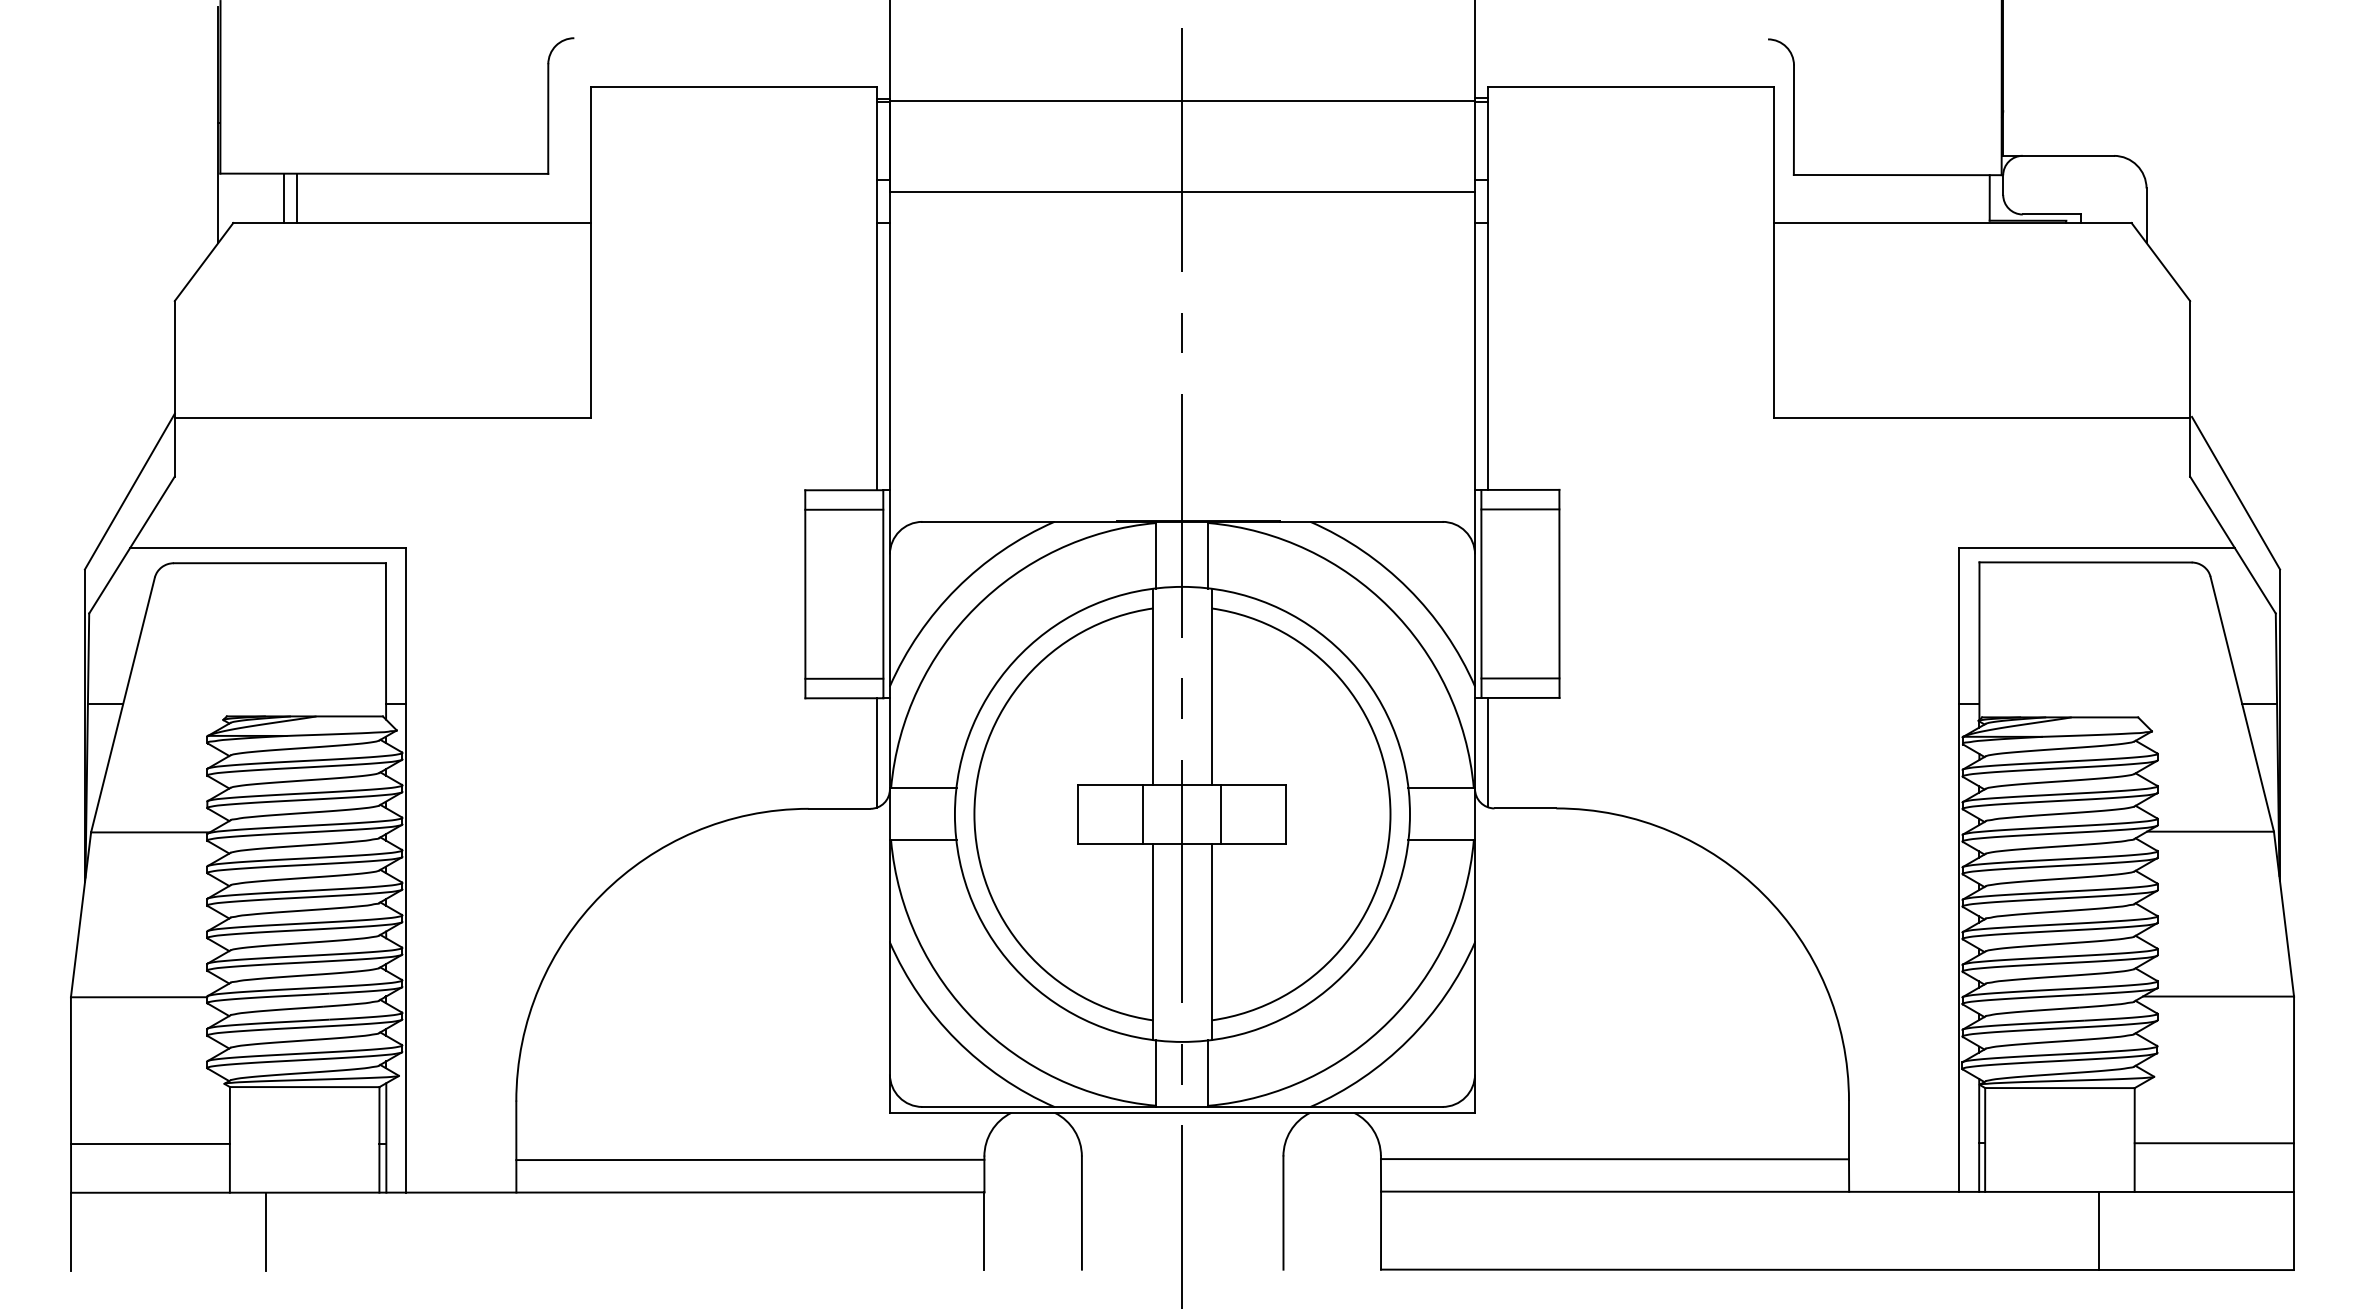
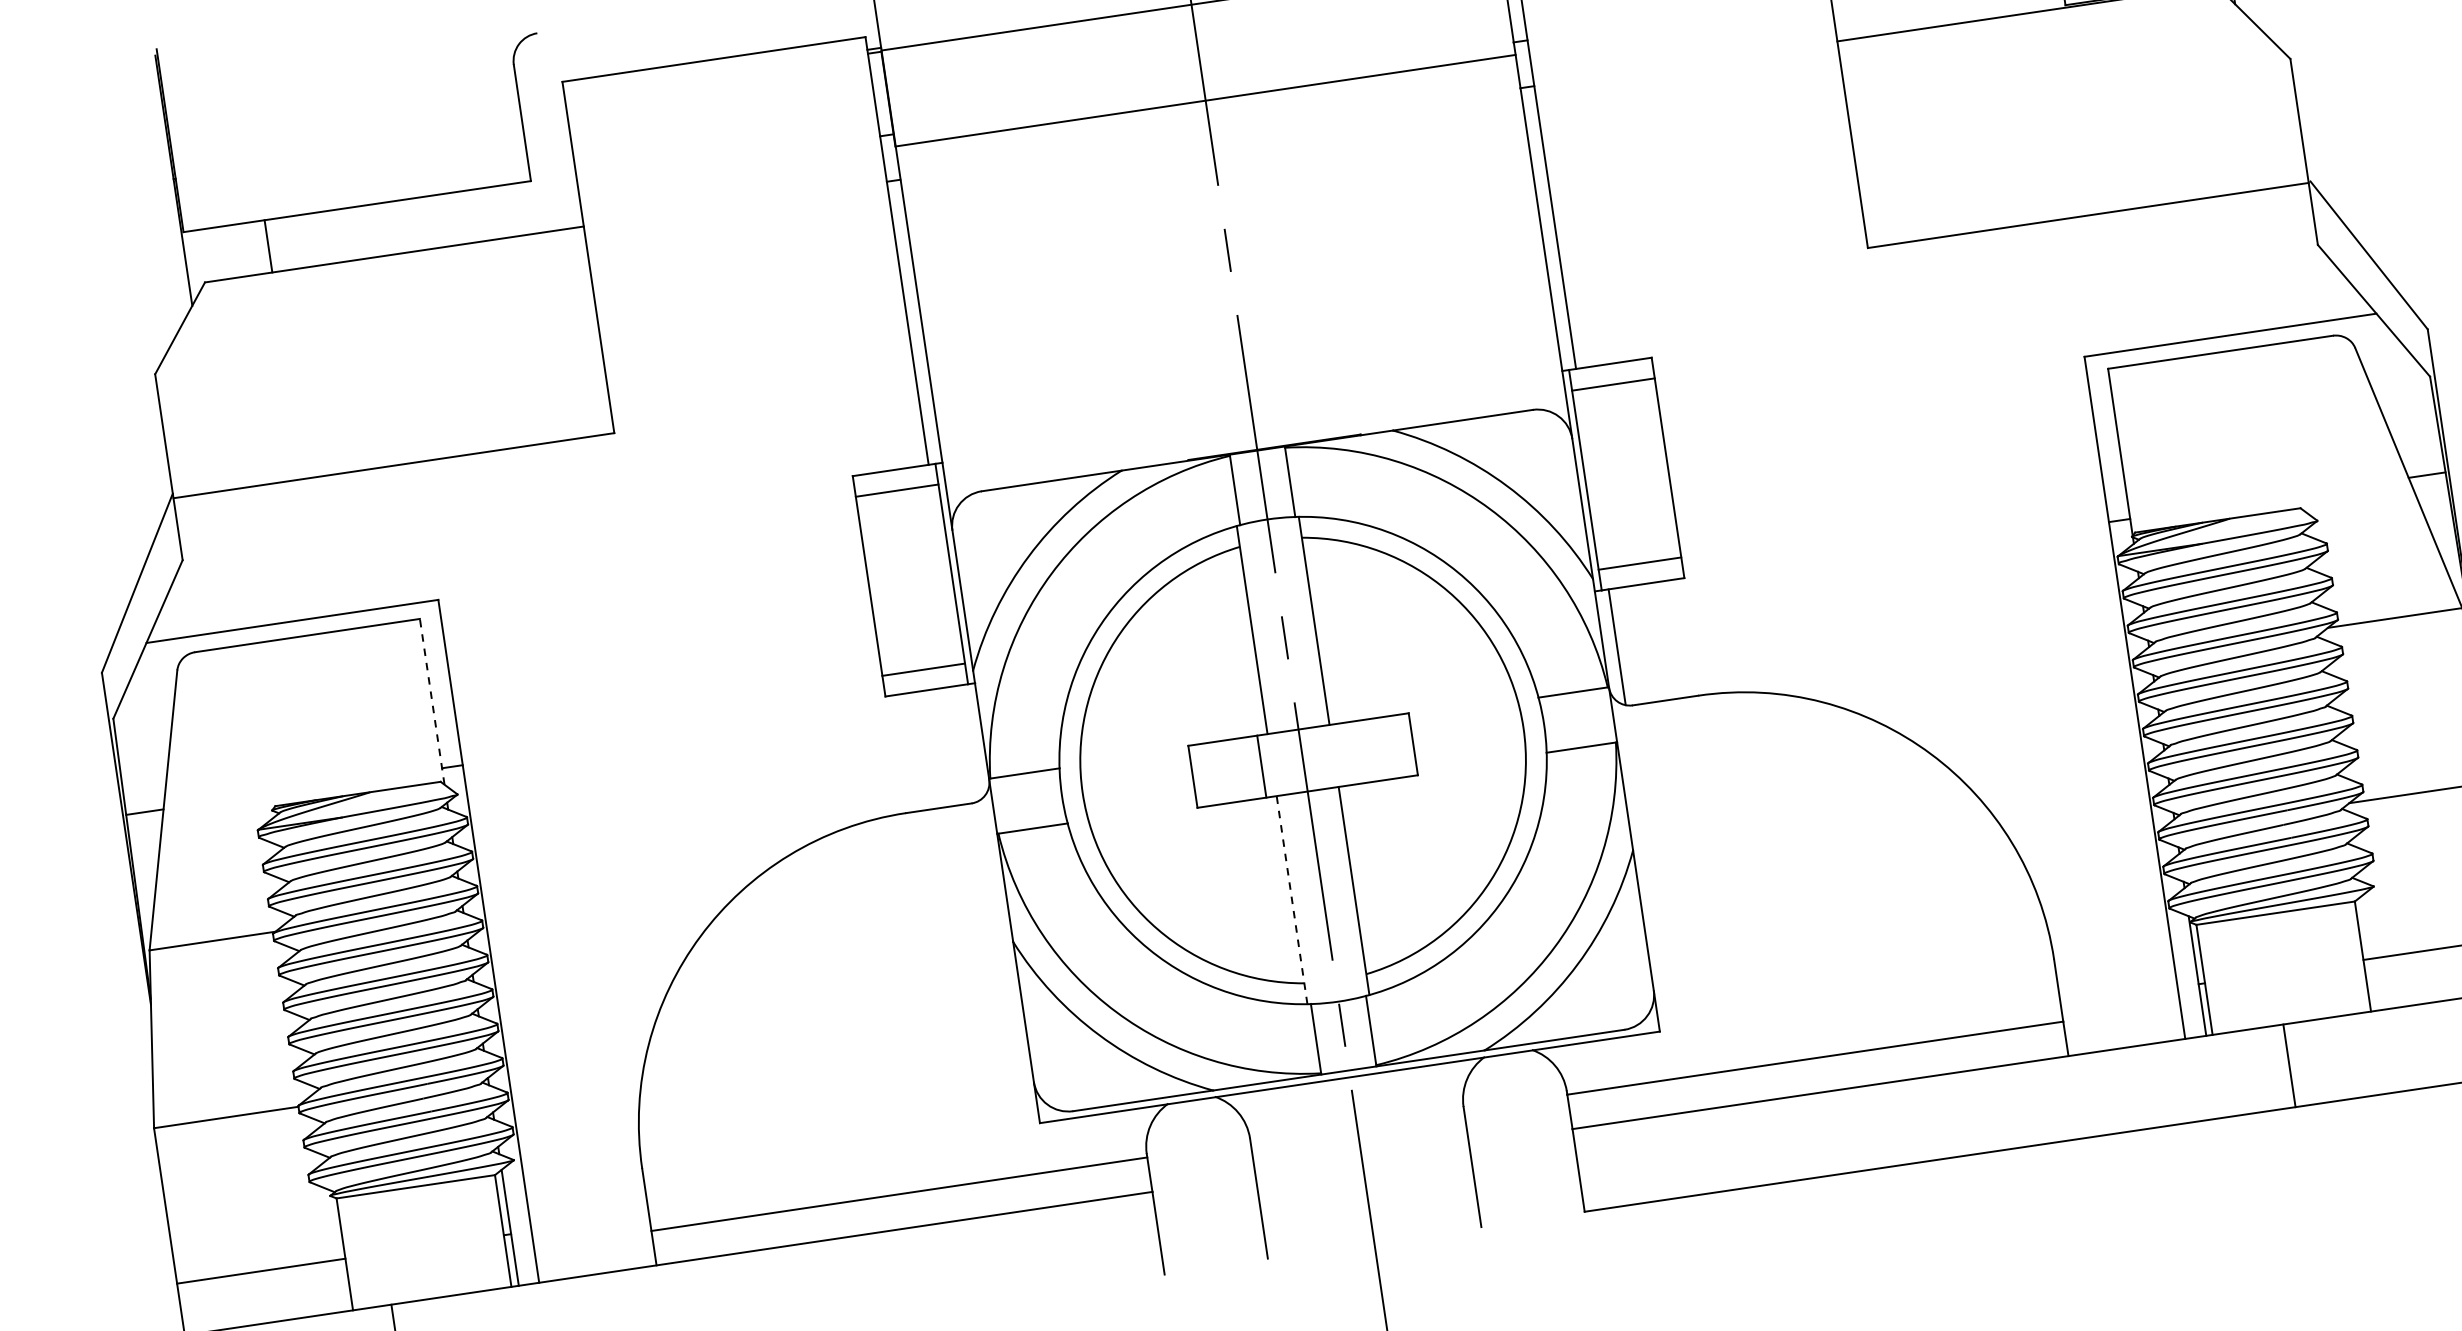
line: (283, 198) -> (254, 248), removed
line: (386, 640) -> (432, 700), solid -> dashed
line: (876, 752) -> (969, 742), removed
line: (1221, 814) -> (1344, 754), removed
line: (1153, 941) -> (1292, 899), solid -> dashed
line: (2098, 1230) -> (2288, 1065), moved

